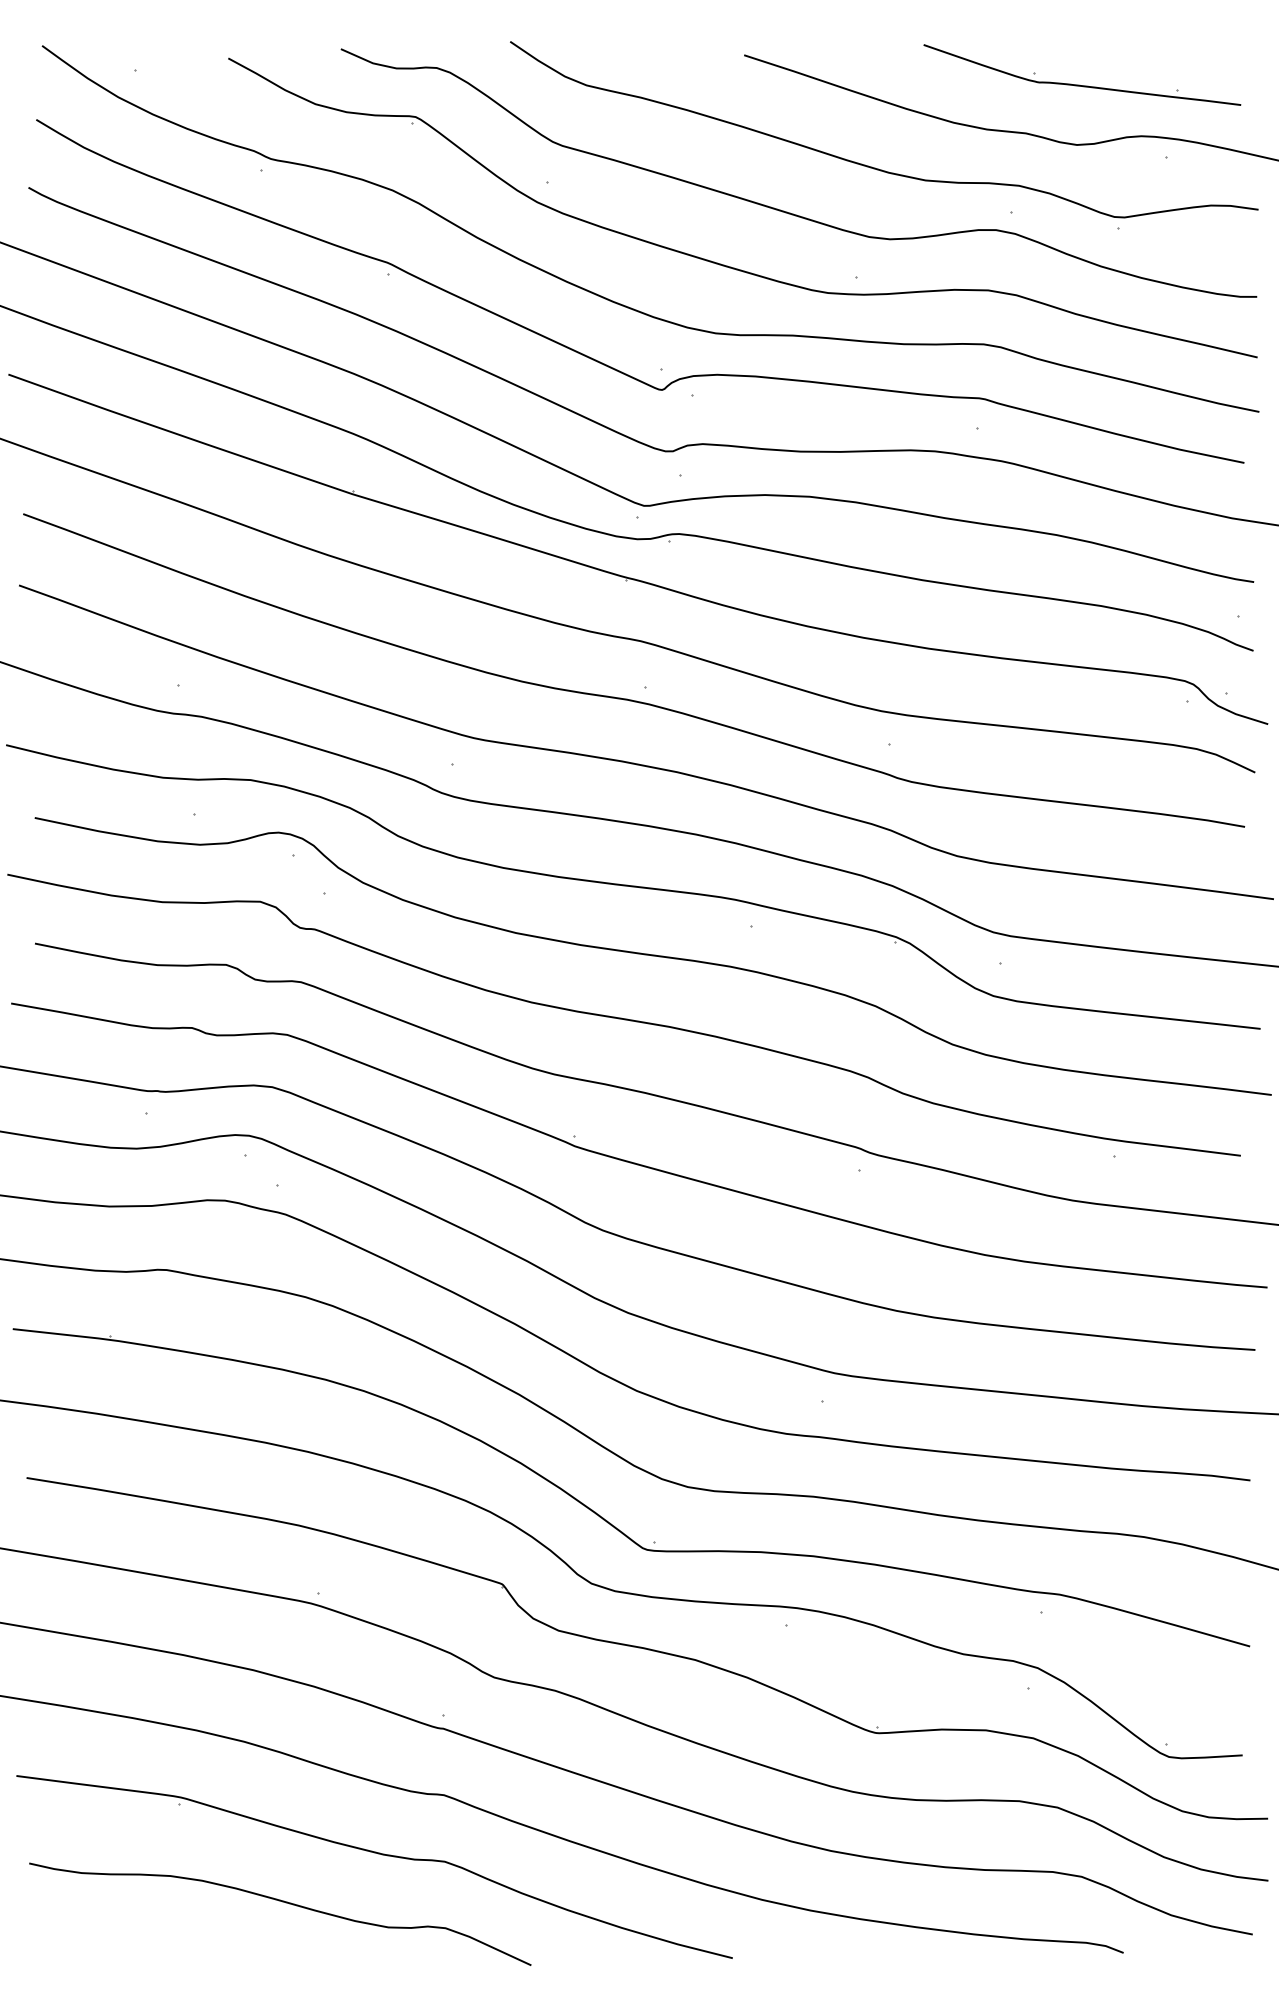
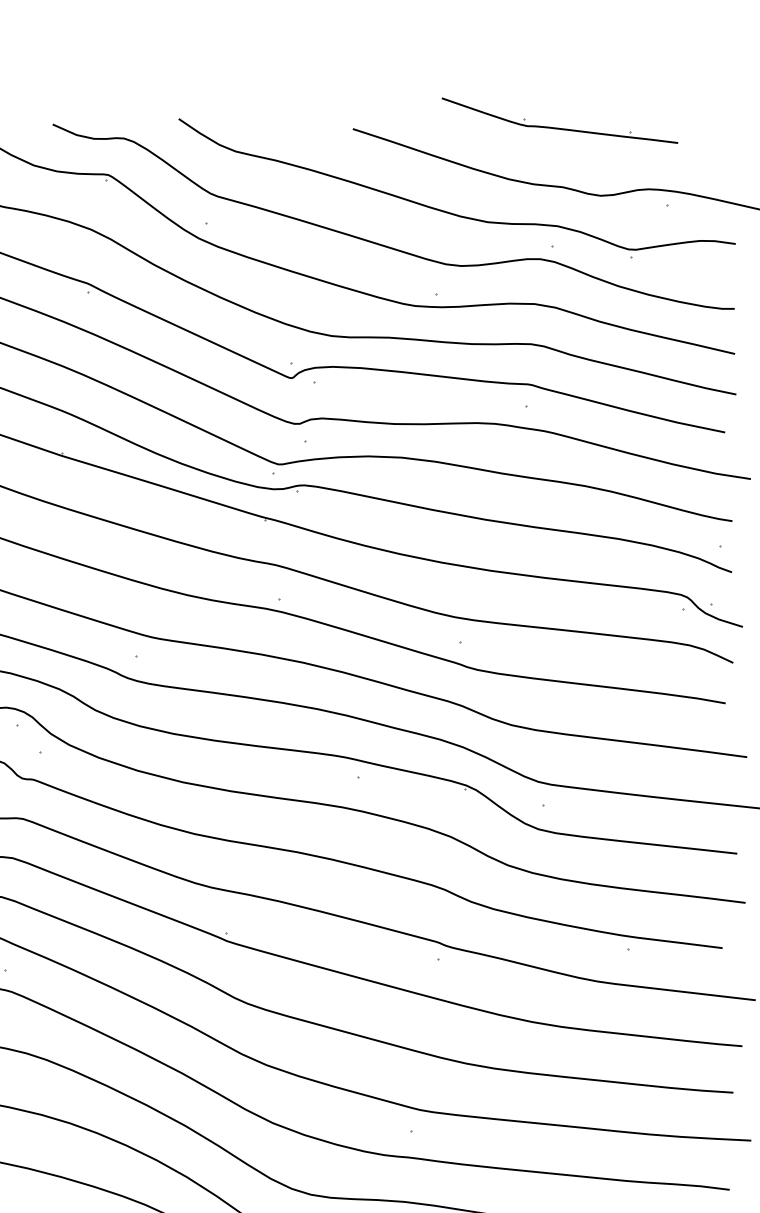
part: (1079, 84) -> (557, 127), moved

